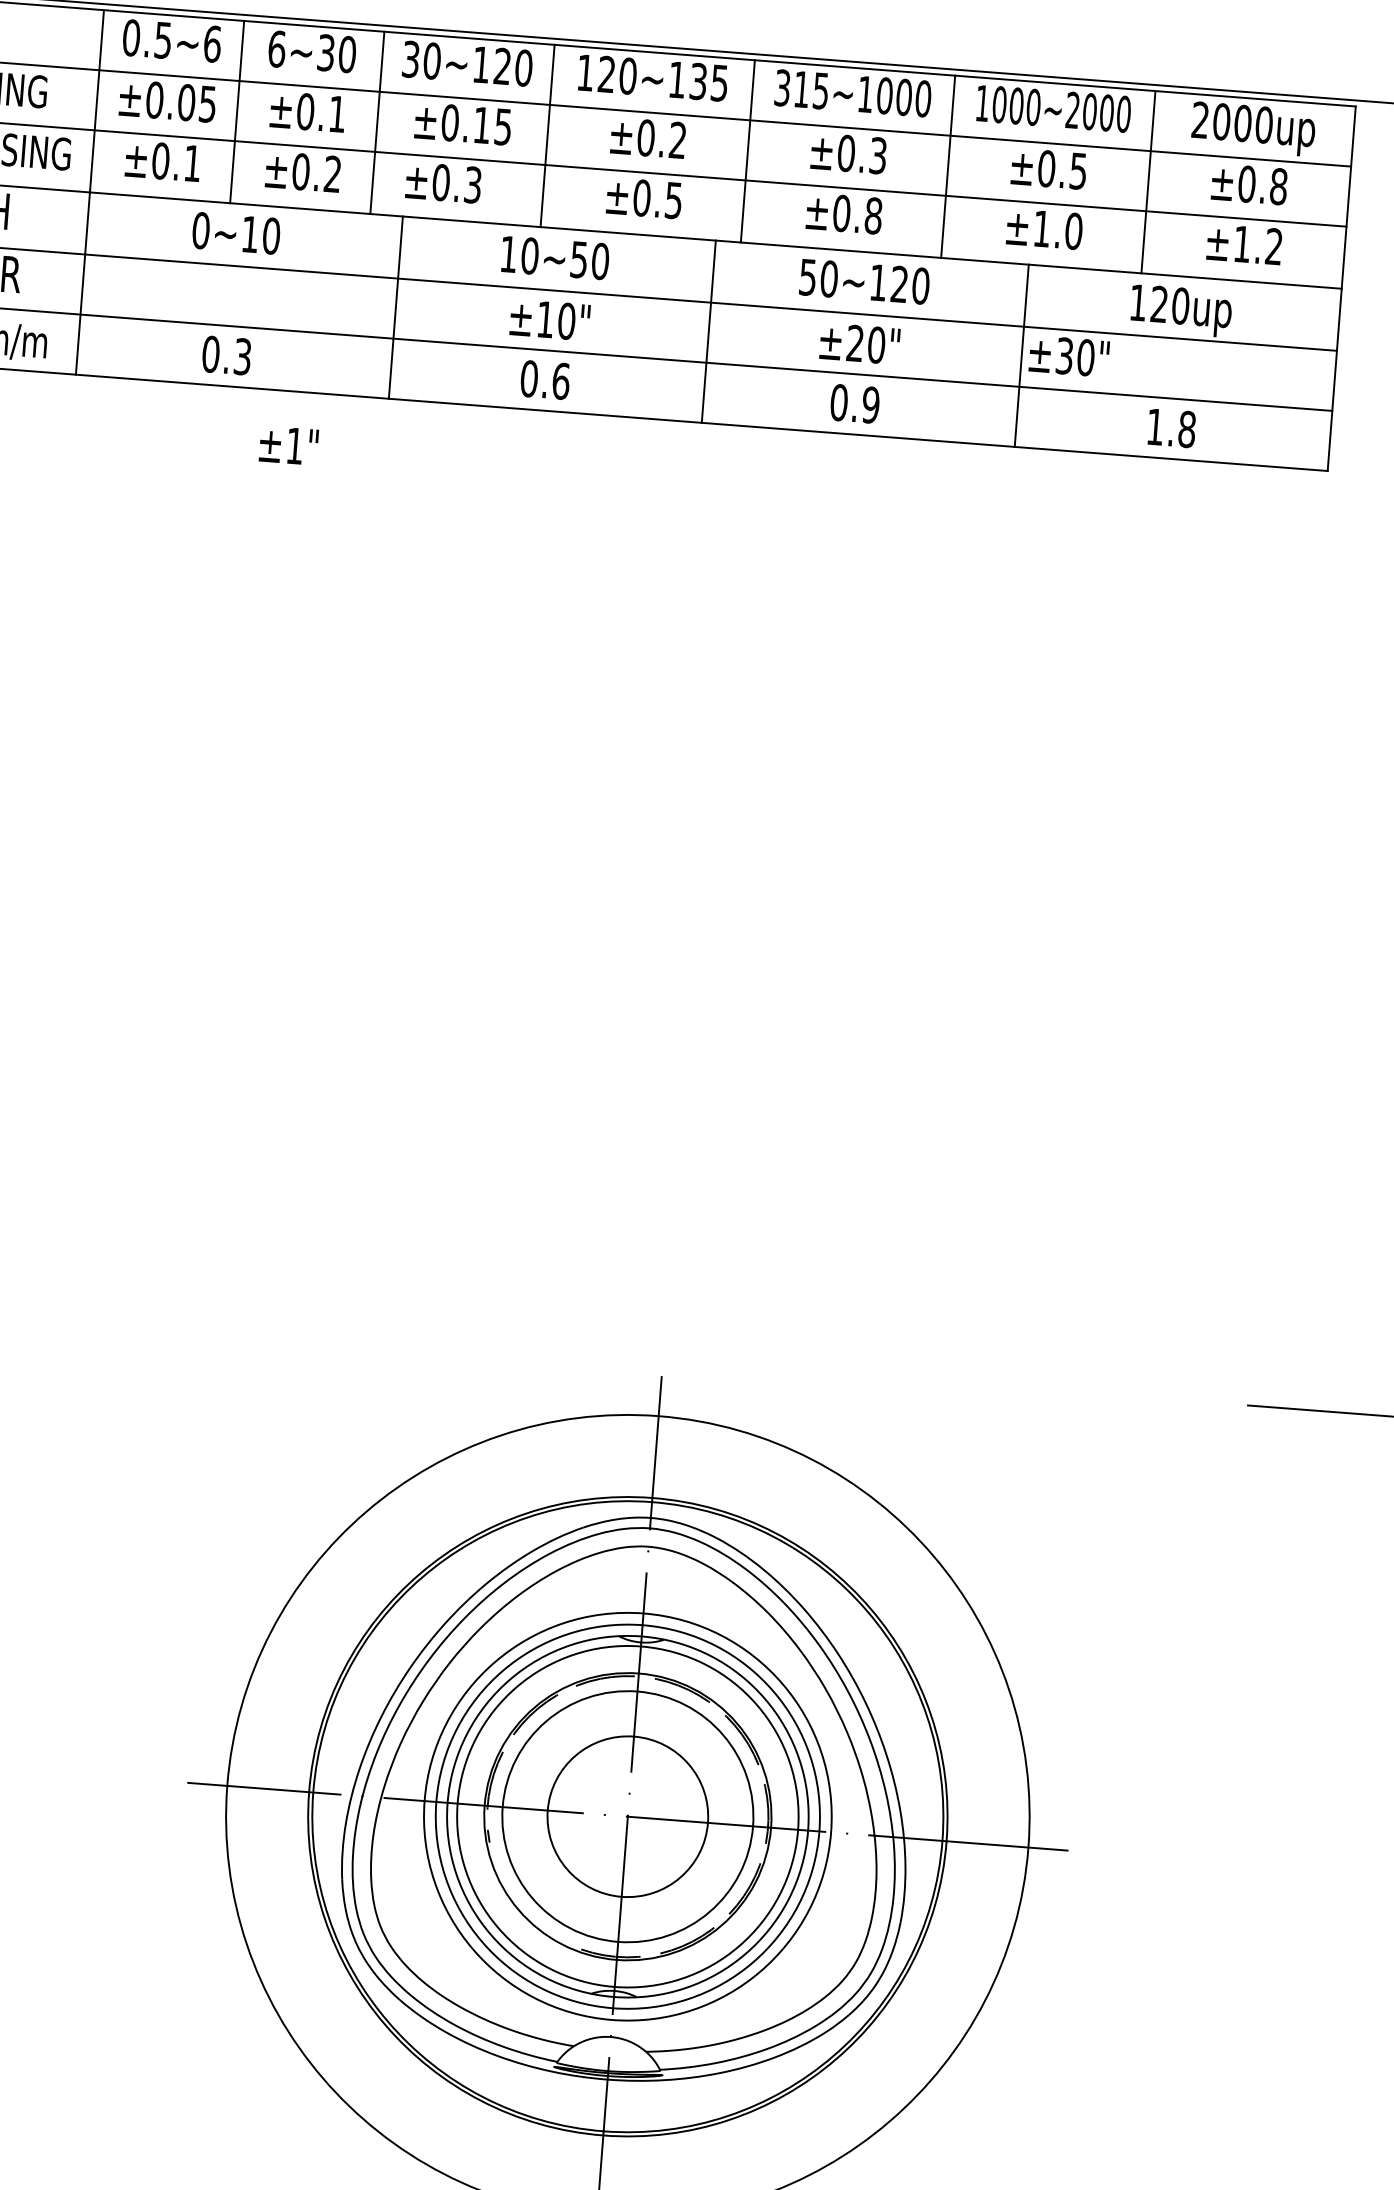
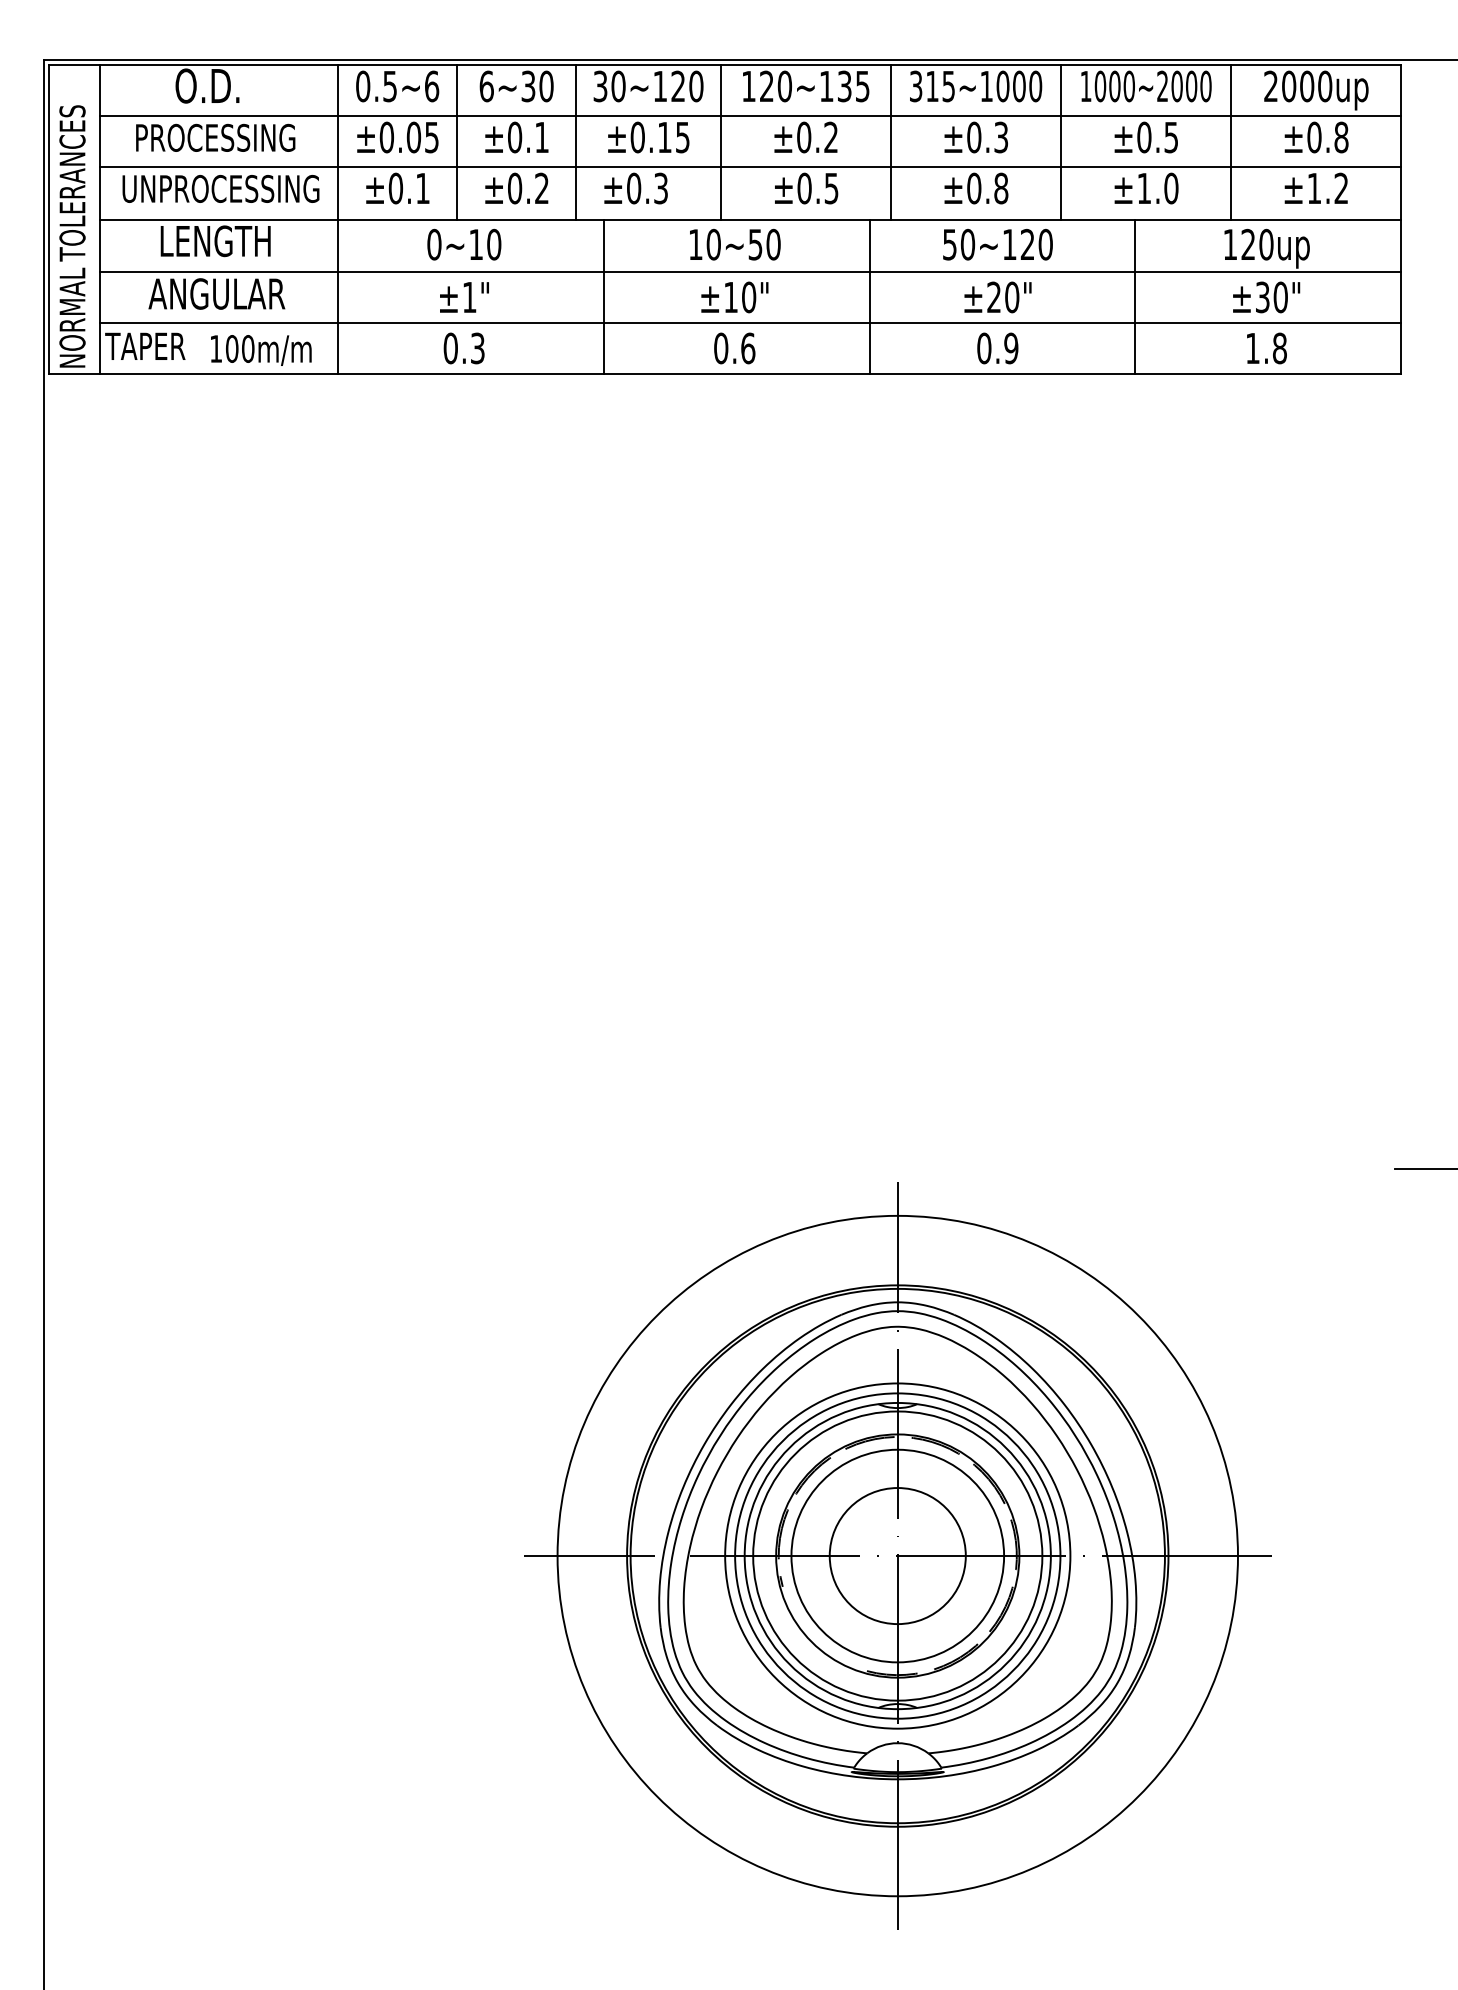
text: (1069, 356) -> (1266, 297), moved
text: (288, 445) -> (464, 297), moved

